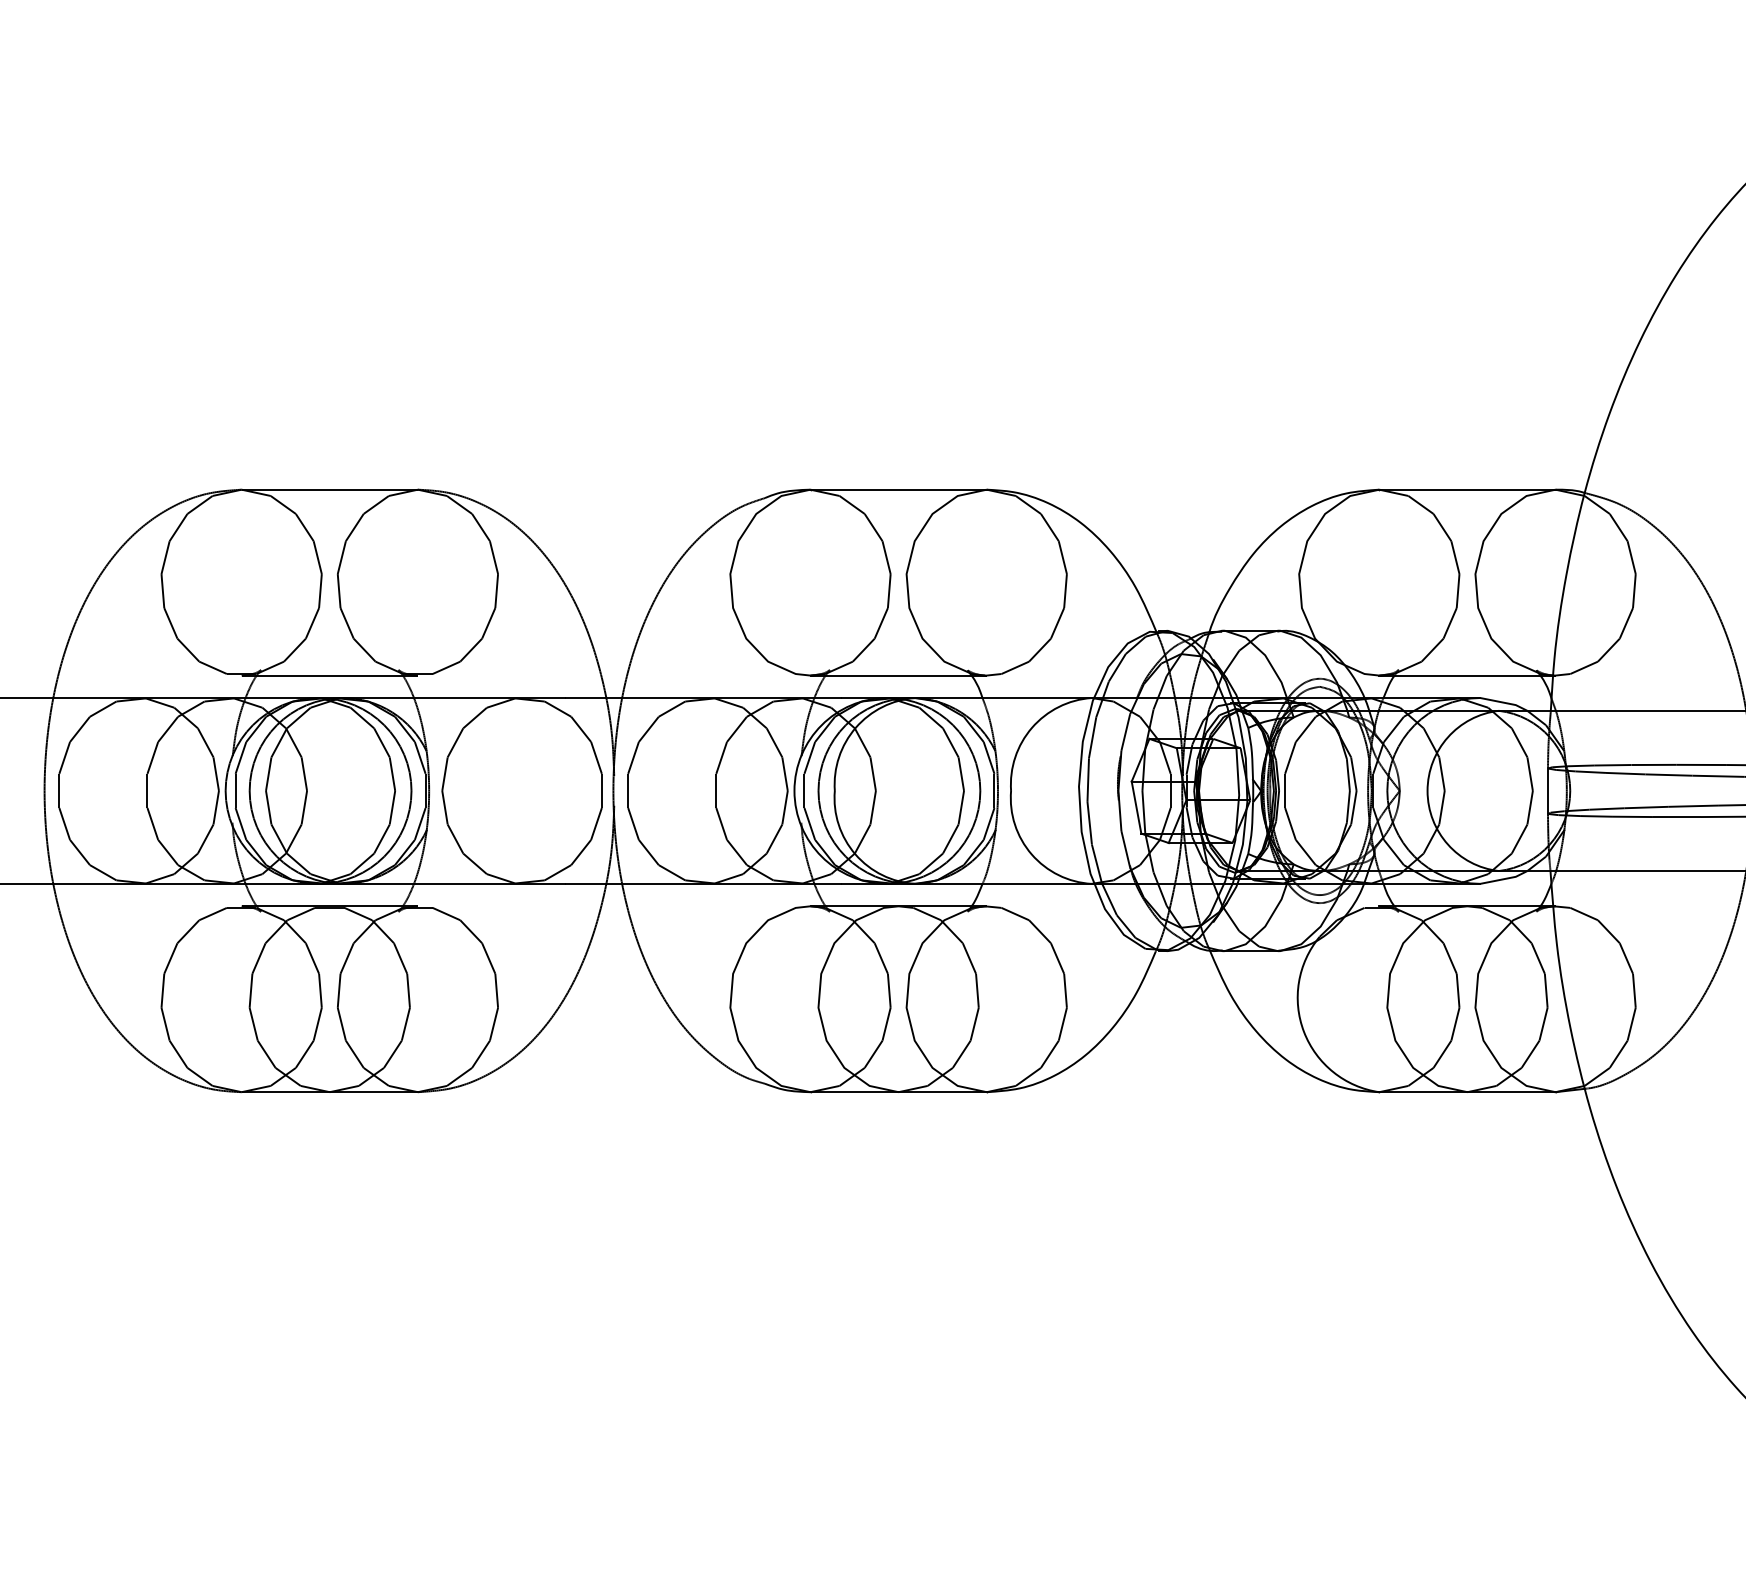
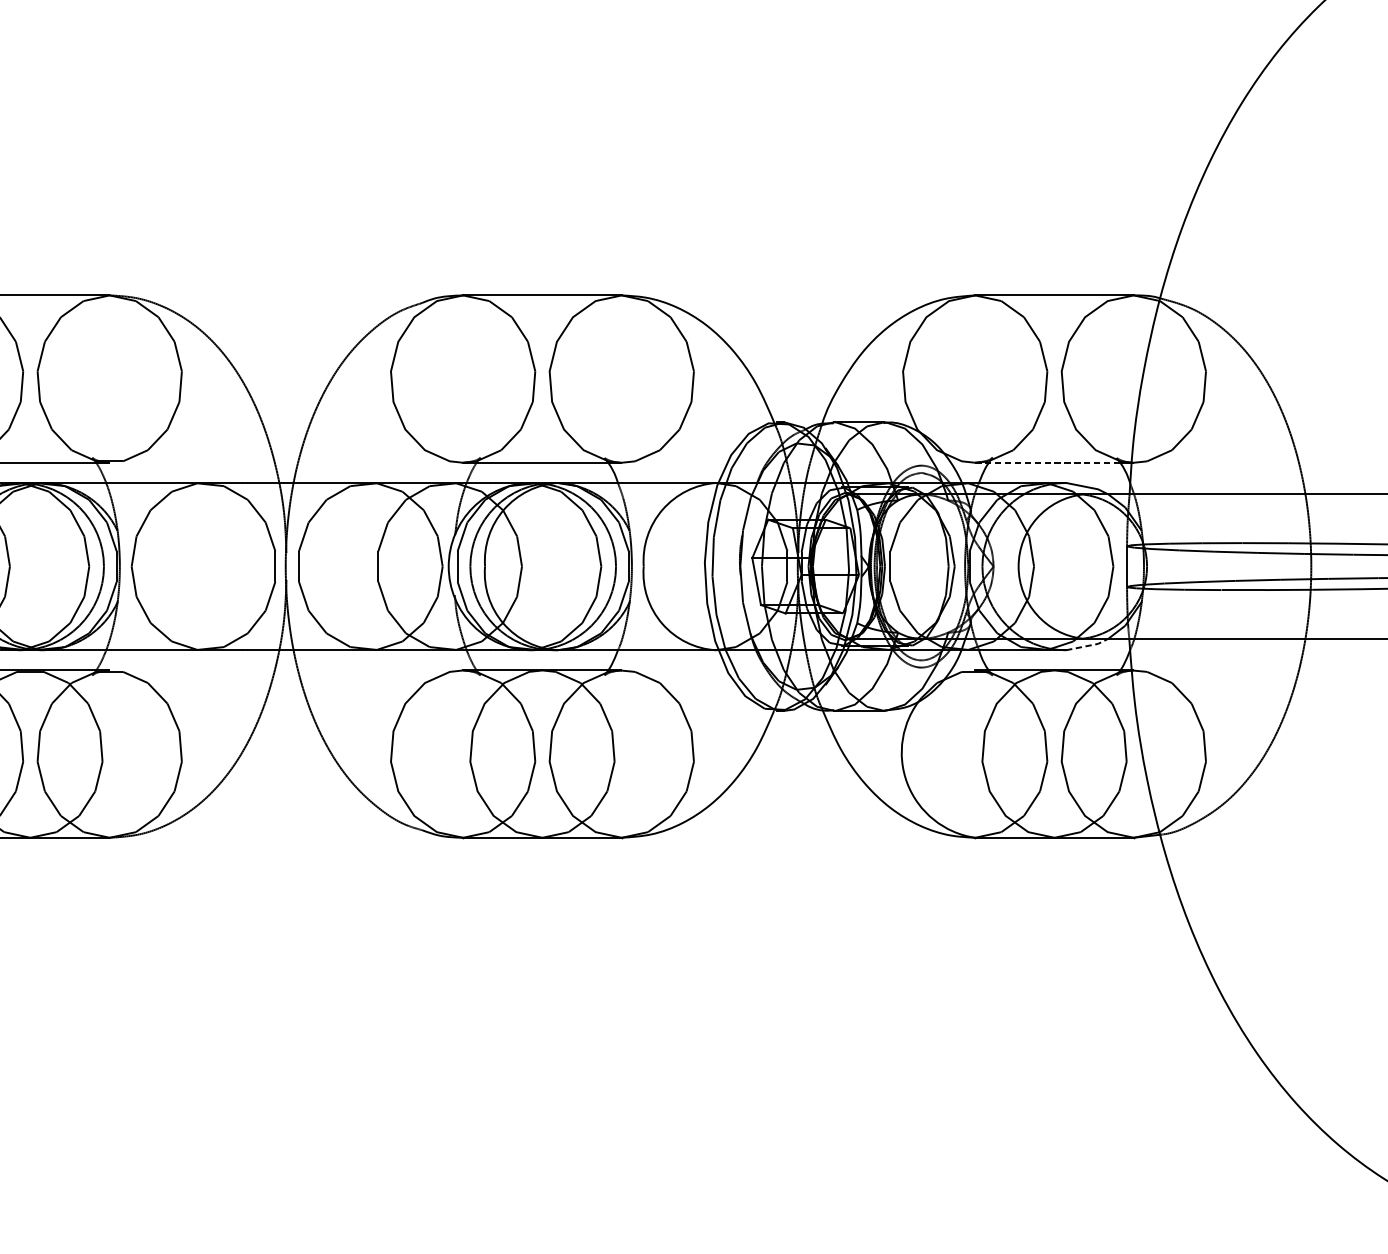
line: (1459, 675) -> (1047, 462), solid -> dashed
line: (1505, 878) -> (1088, 645), solid -> dashed

